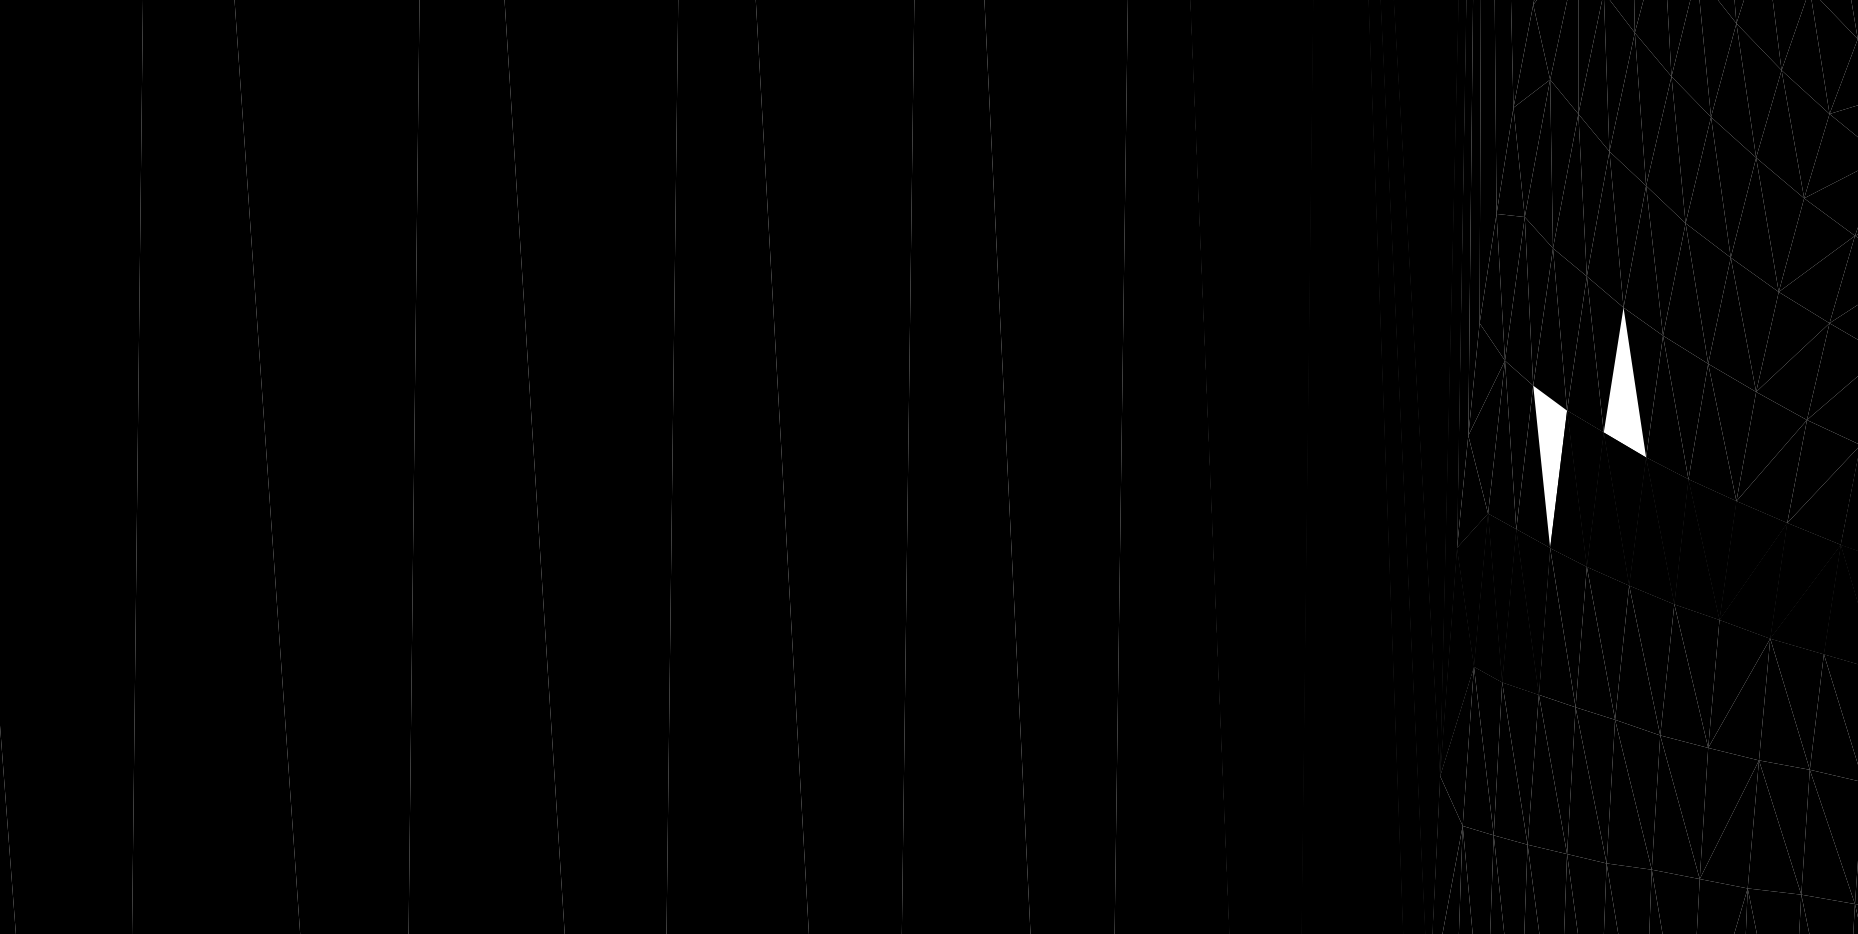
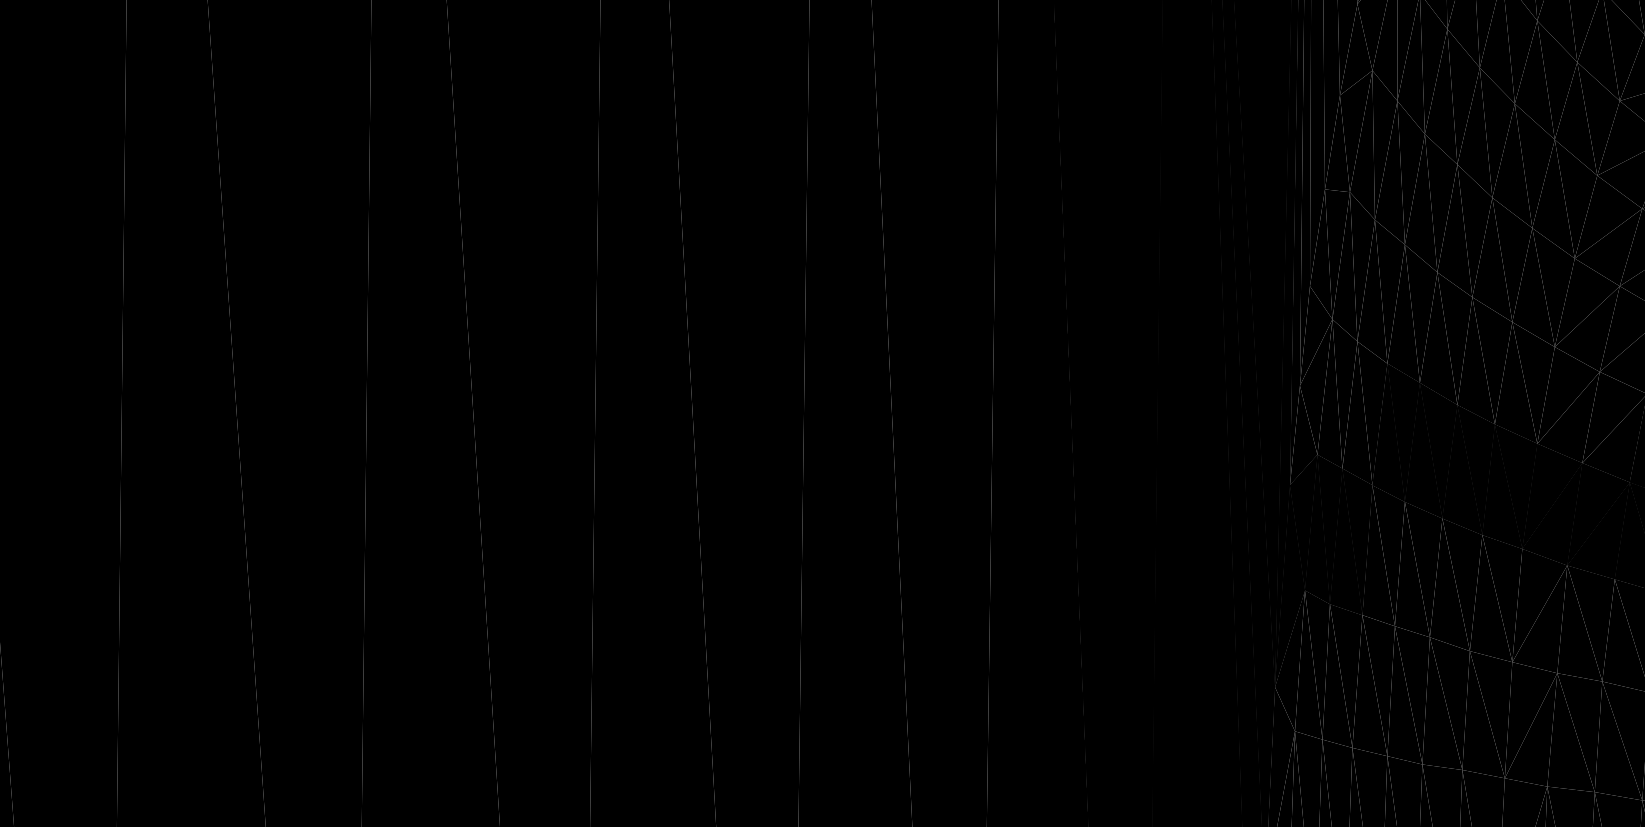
fill: (1624, 382) -> (1438, 338), added
fill: (1550, 467) -> (1372, 413), added

